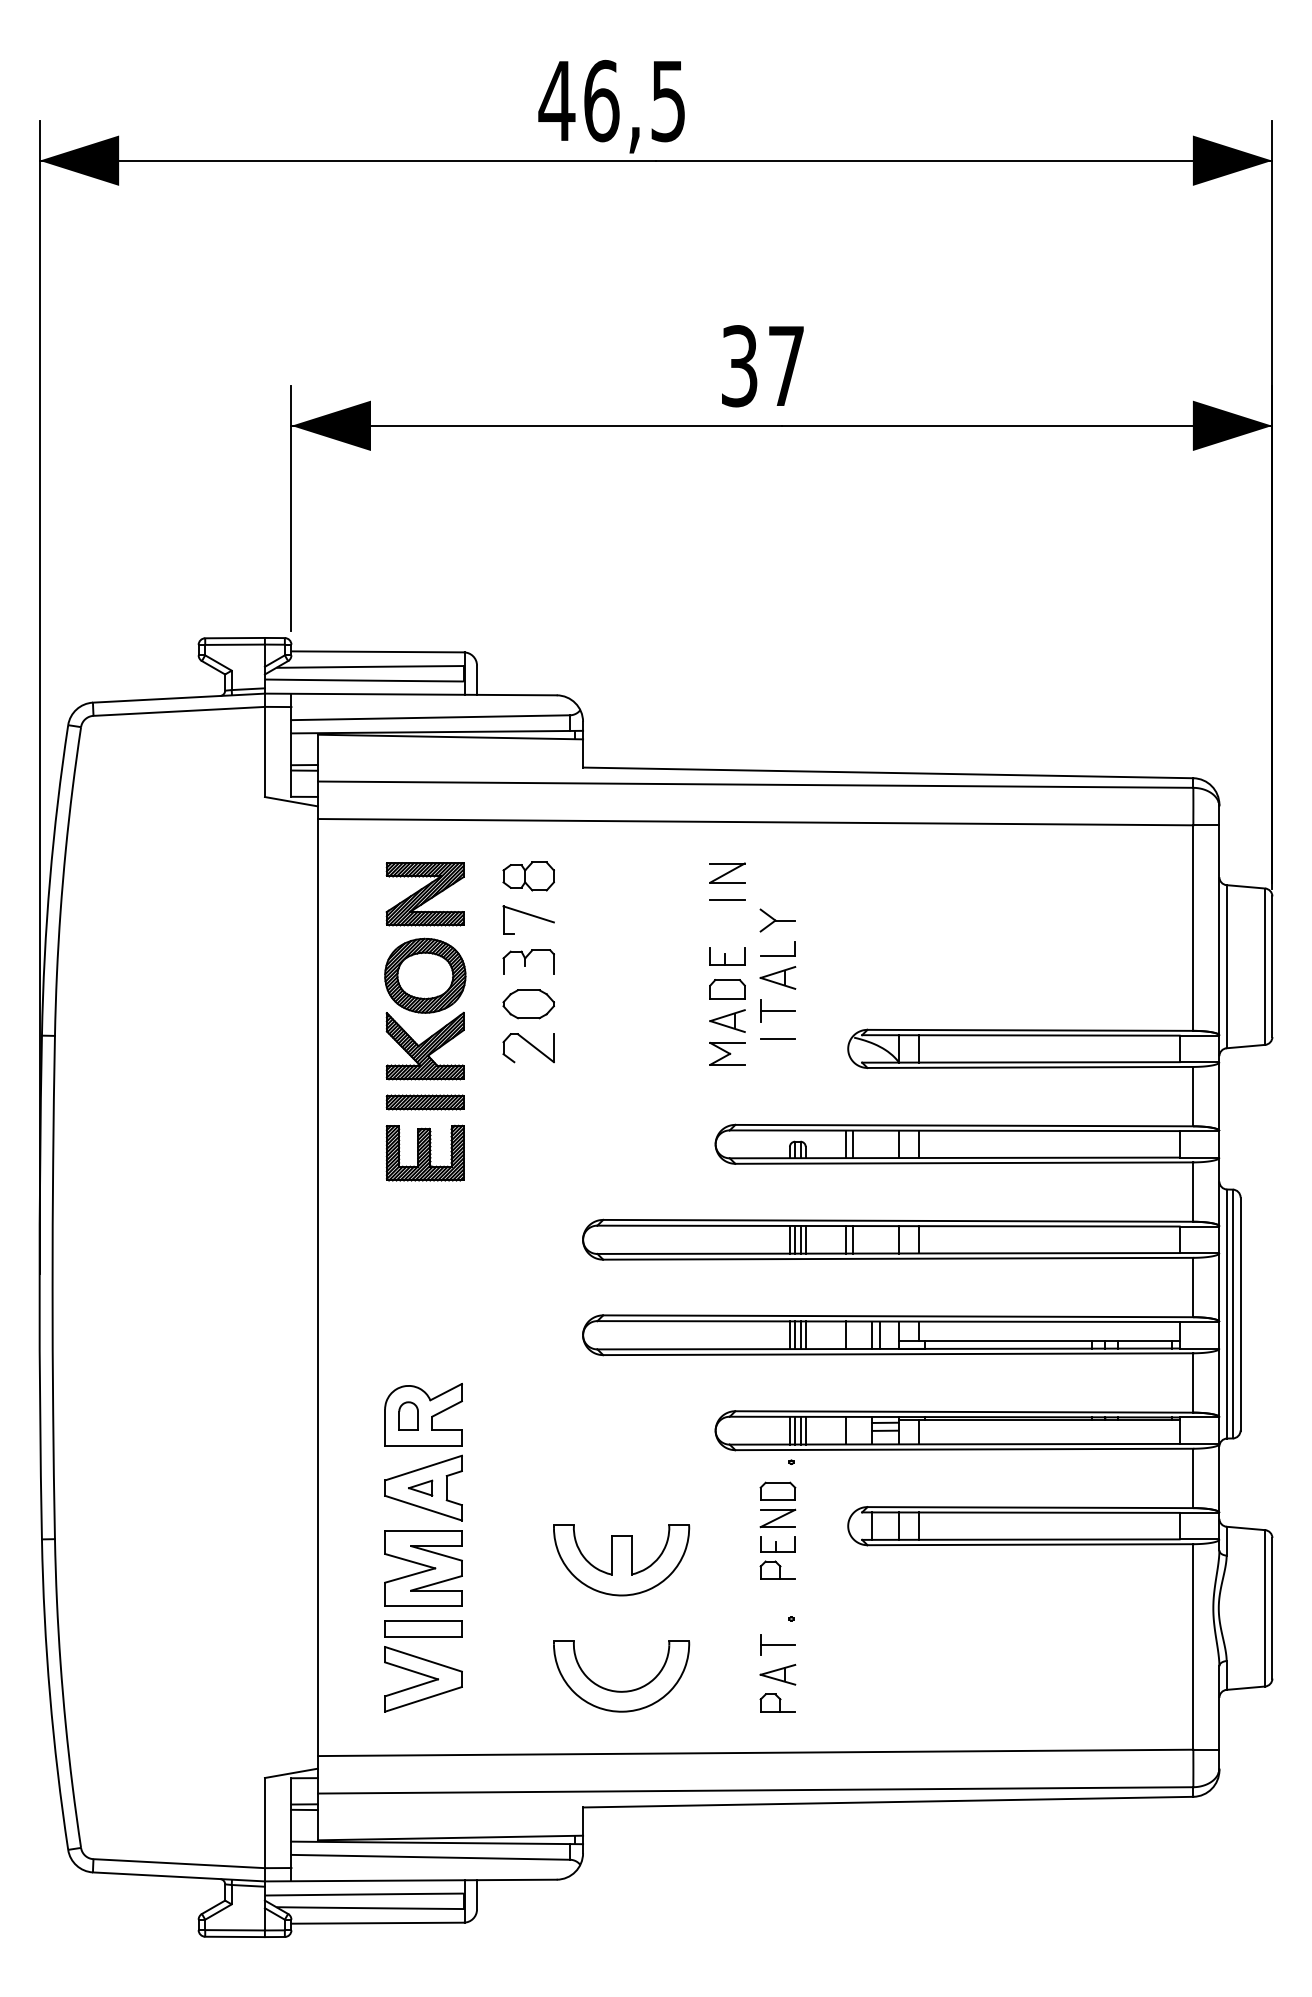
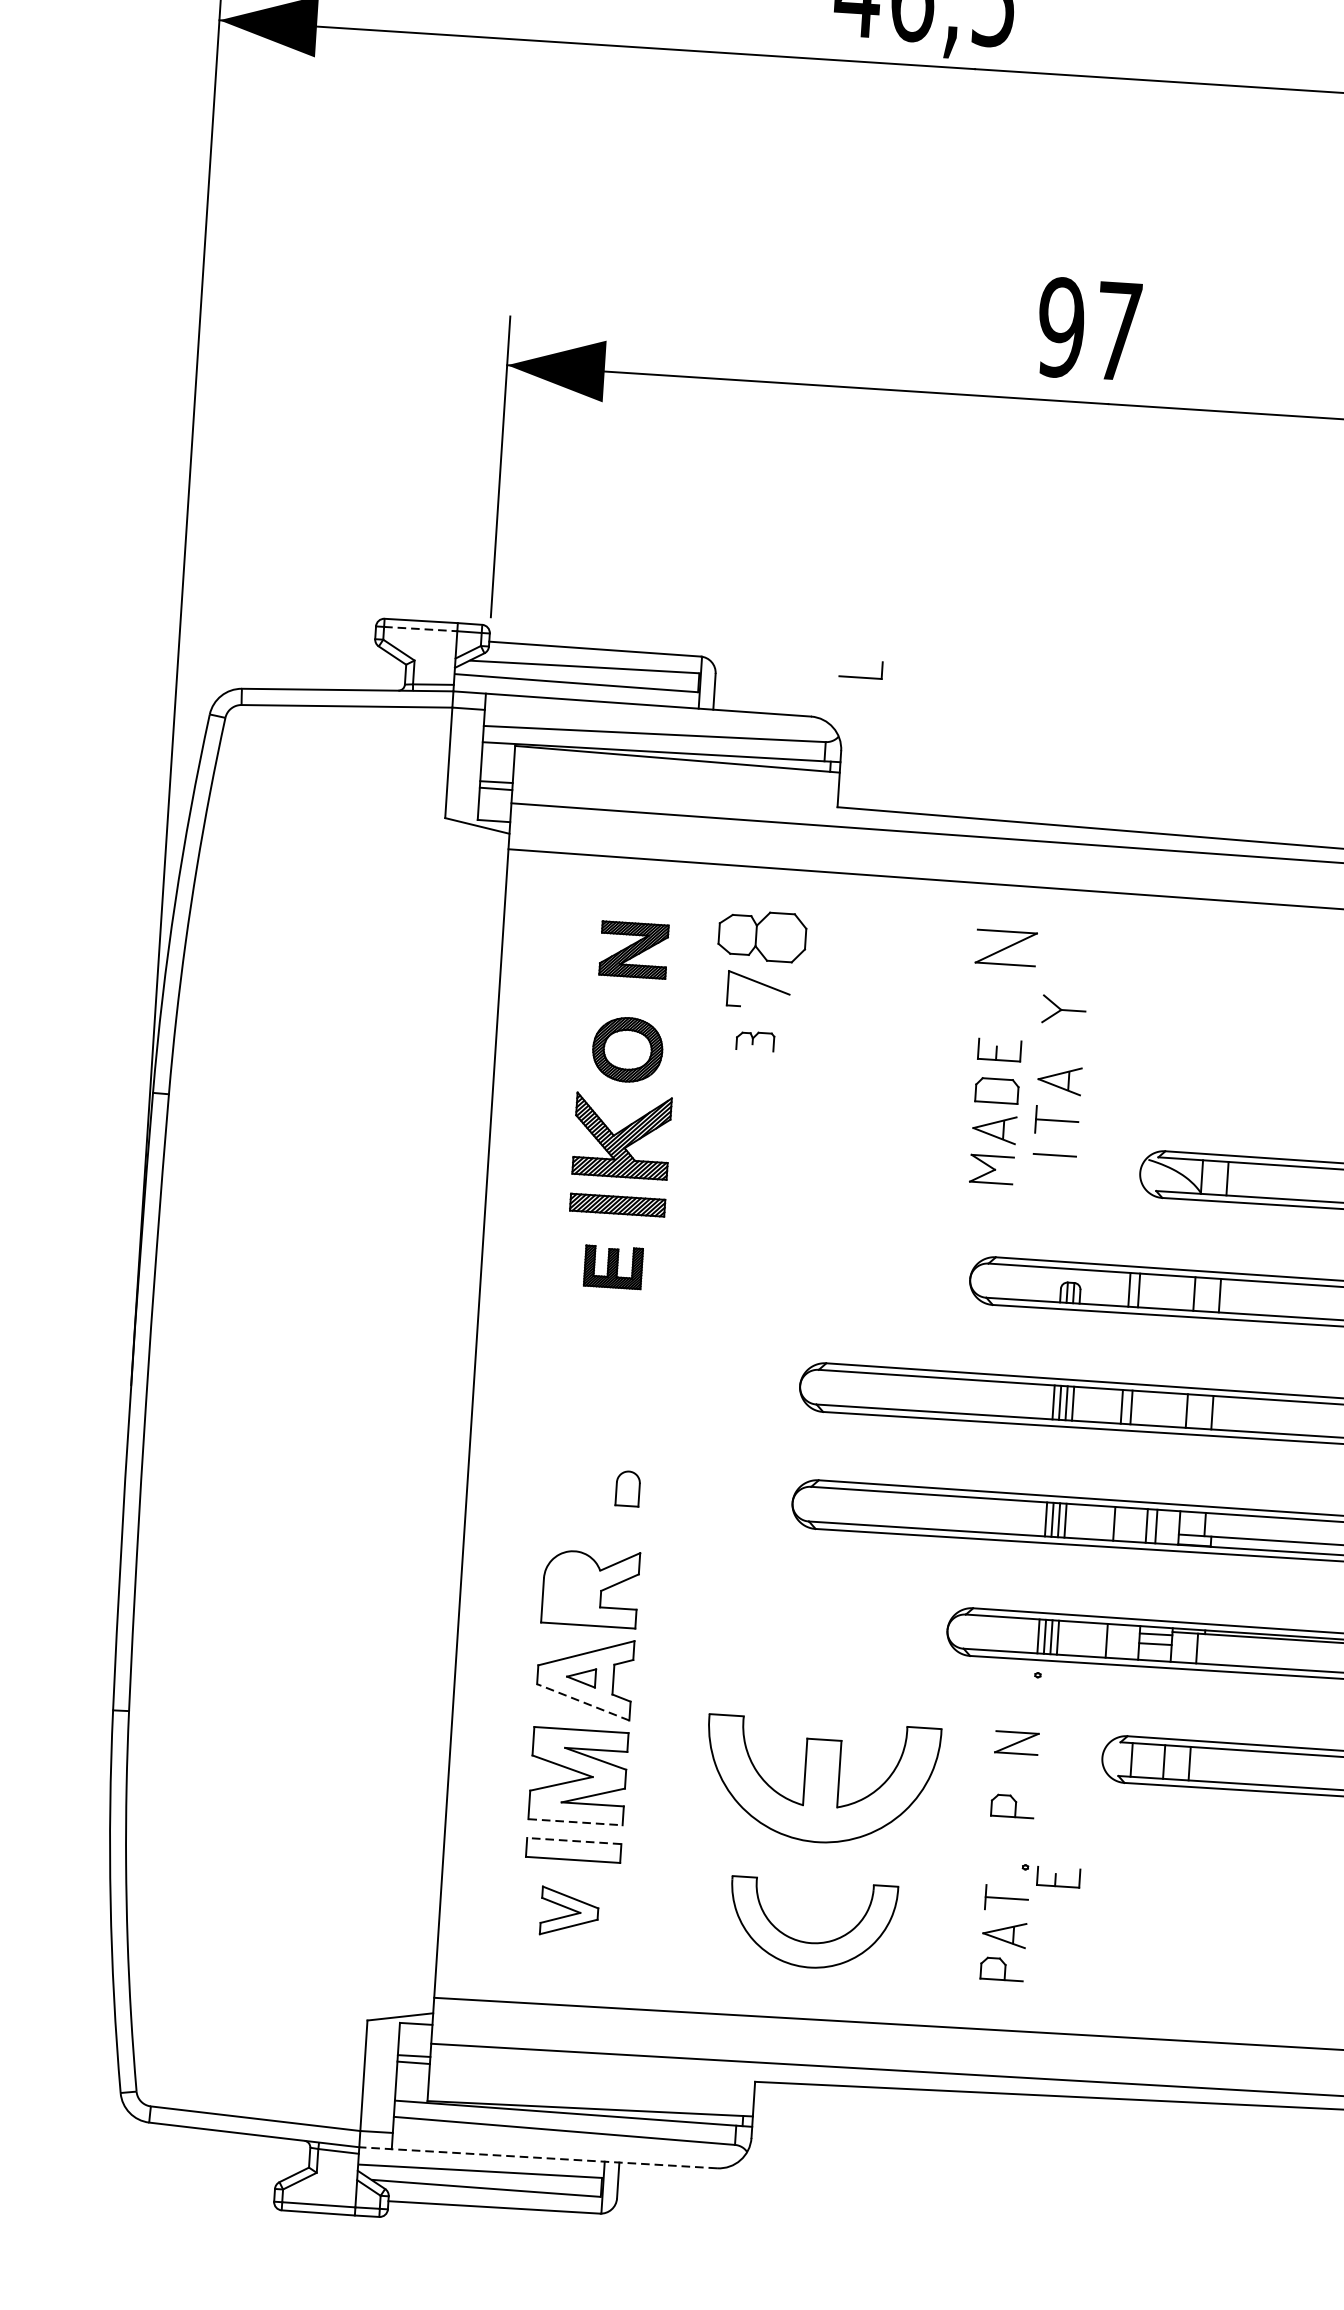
text: (739, 366) -> (1061, 327), 37 -> 97
line: (235, 644) -> (421, 628), solid -> dashed
part: (727, 872) -> (1006, 947), size x1.4
part: (528, 876) -> (762, 936), size x1.4
part: (424, 894) -> (633, 950), size x0.7
line: (727, 899) -> (1004, 980), removed
part: (777, 955) -> (860, 676), moved
part: (528, 961) -> (755, 1040), size x0.6
part: (425, 975) -> (627, 1049), size x0.7
part: (528, 1004) -> (751, 1093), removed
part: (528, 1048) -> (748, 1147), removed
part: (424, 1152) -> (612, 1266), size x0.6
part: (408, 1415) -> (627, 1487), moved
part: (777, 1490) -> (1018, 1708), removed
line: (423, 1508) -> (583, 1702), solid -> dashed
part: (777, 1544) -> (1058, 1877), moved
part: (621, 1560) -> (821, 1782), size x1.4
line: (424, 1605) -> (576, 1821), solid -> dashed
line: (423, 1621) -> (574, 1841), solid -> dashed
part: (423, 1679) -> (569, 1912), size x0.6
line: (410, 1880) -> (537, 2157), solid -> dashed

